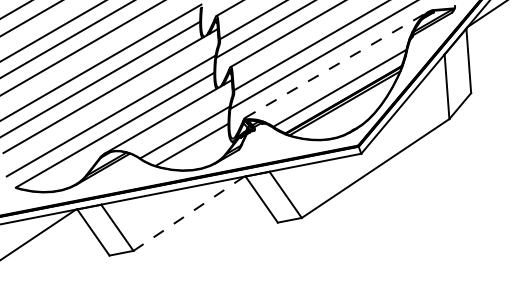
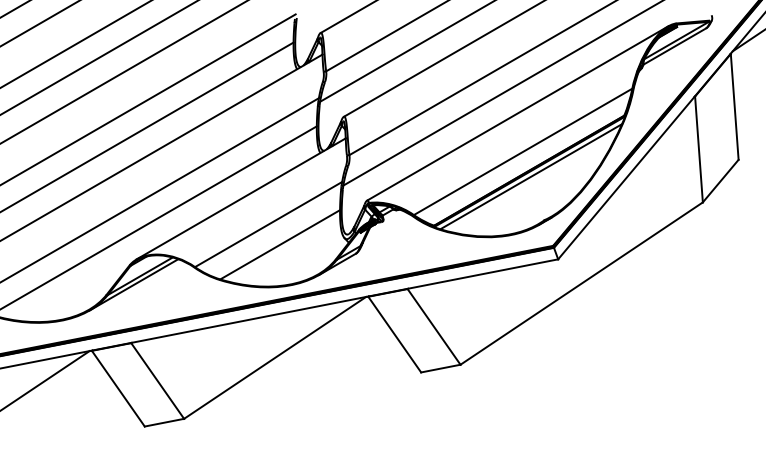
line: (336, 64) -> (517, 112), dashed -> solid
line: (188, 213) -> (274, 357), dashed -> solid

